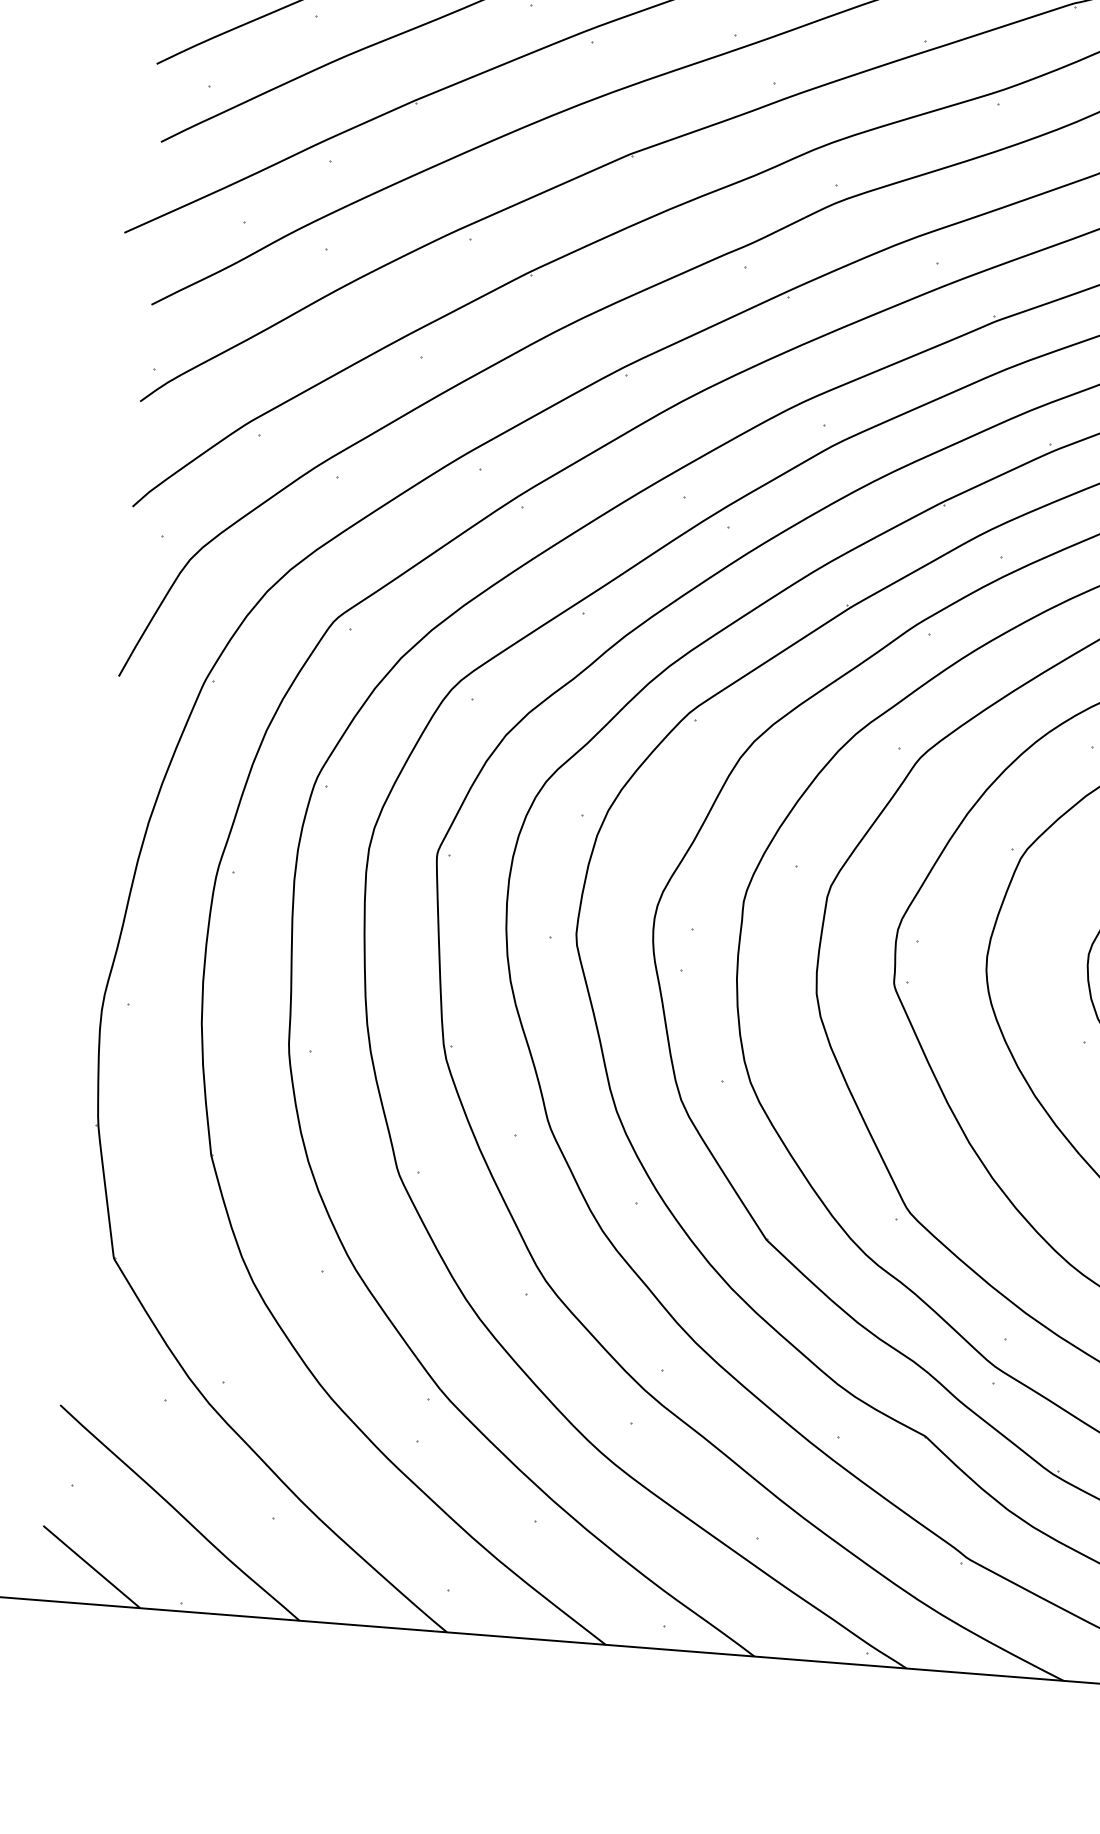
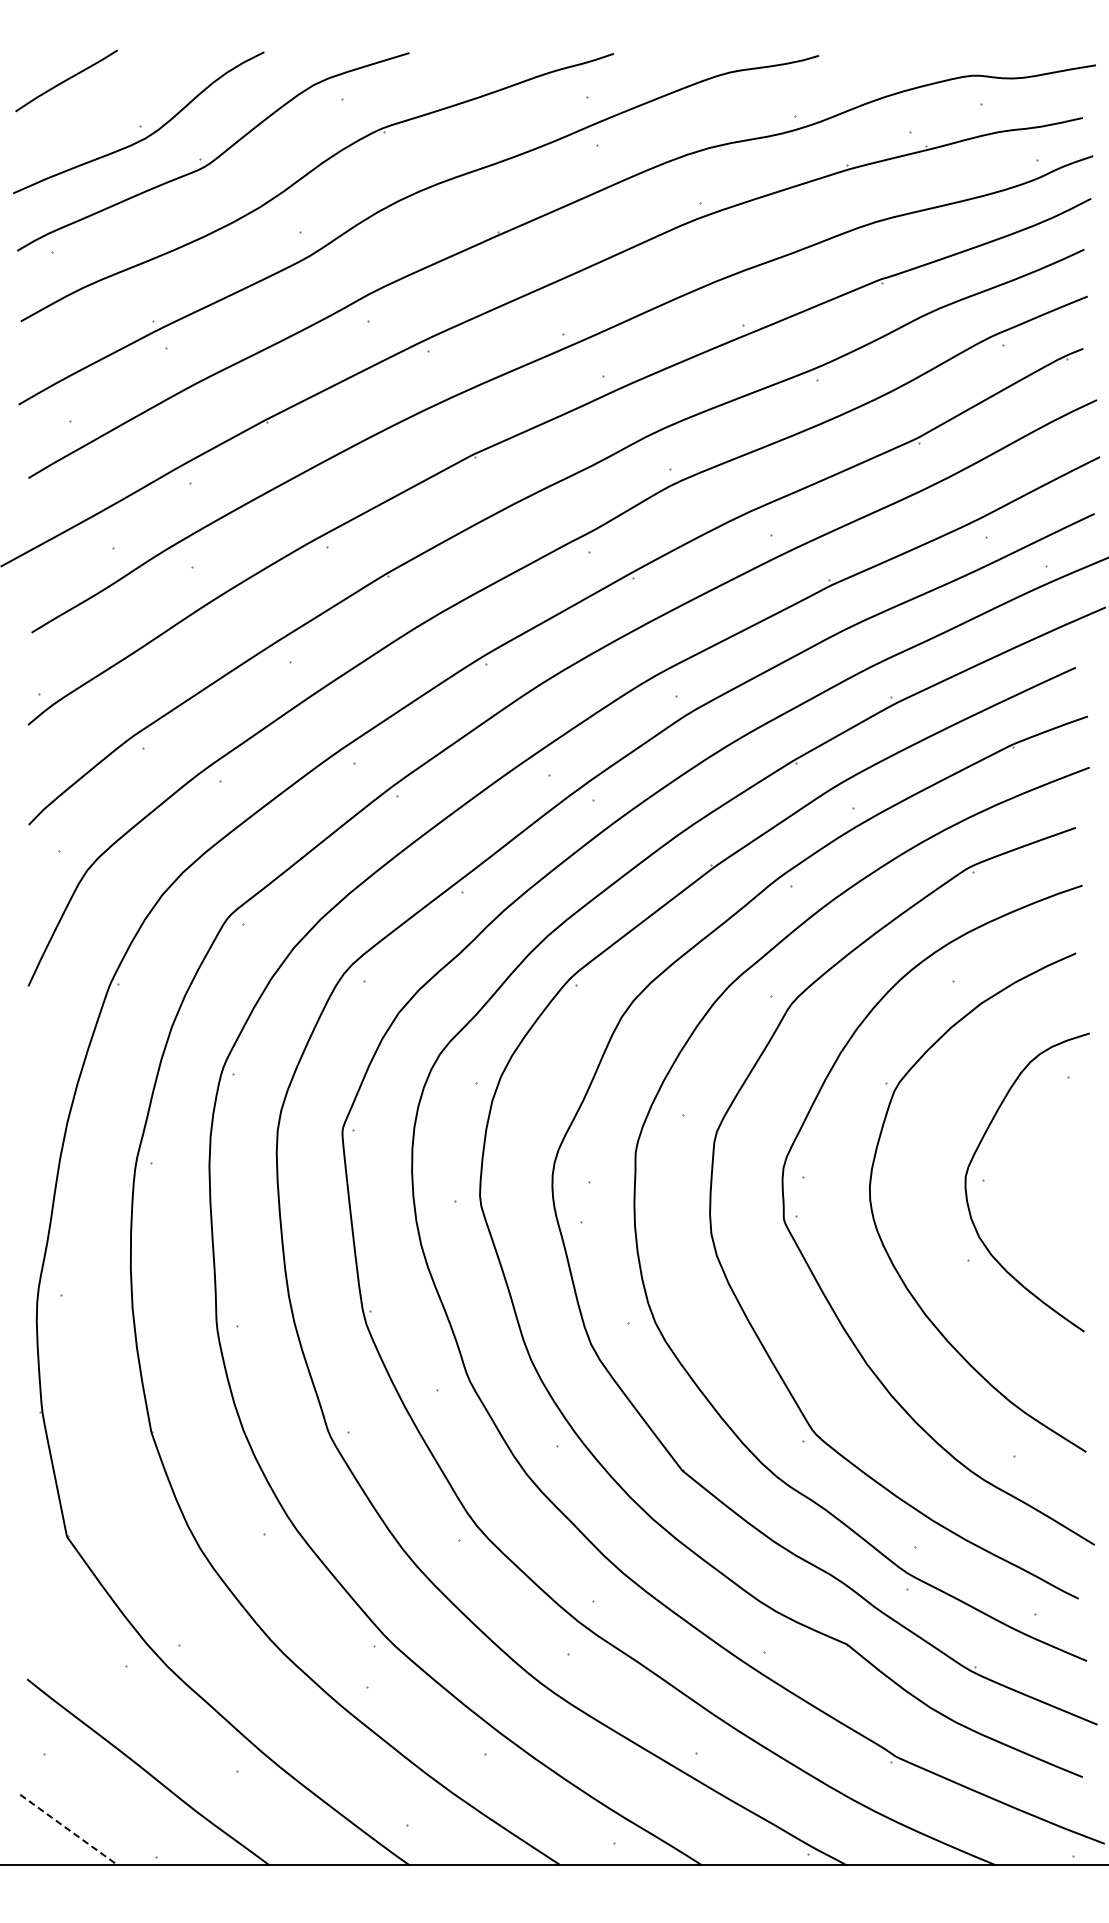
line: (91, 1566) -> (68, 1829), solid -> dashed

